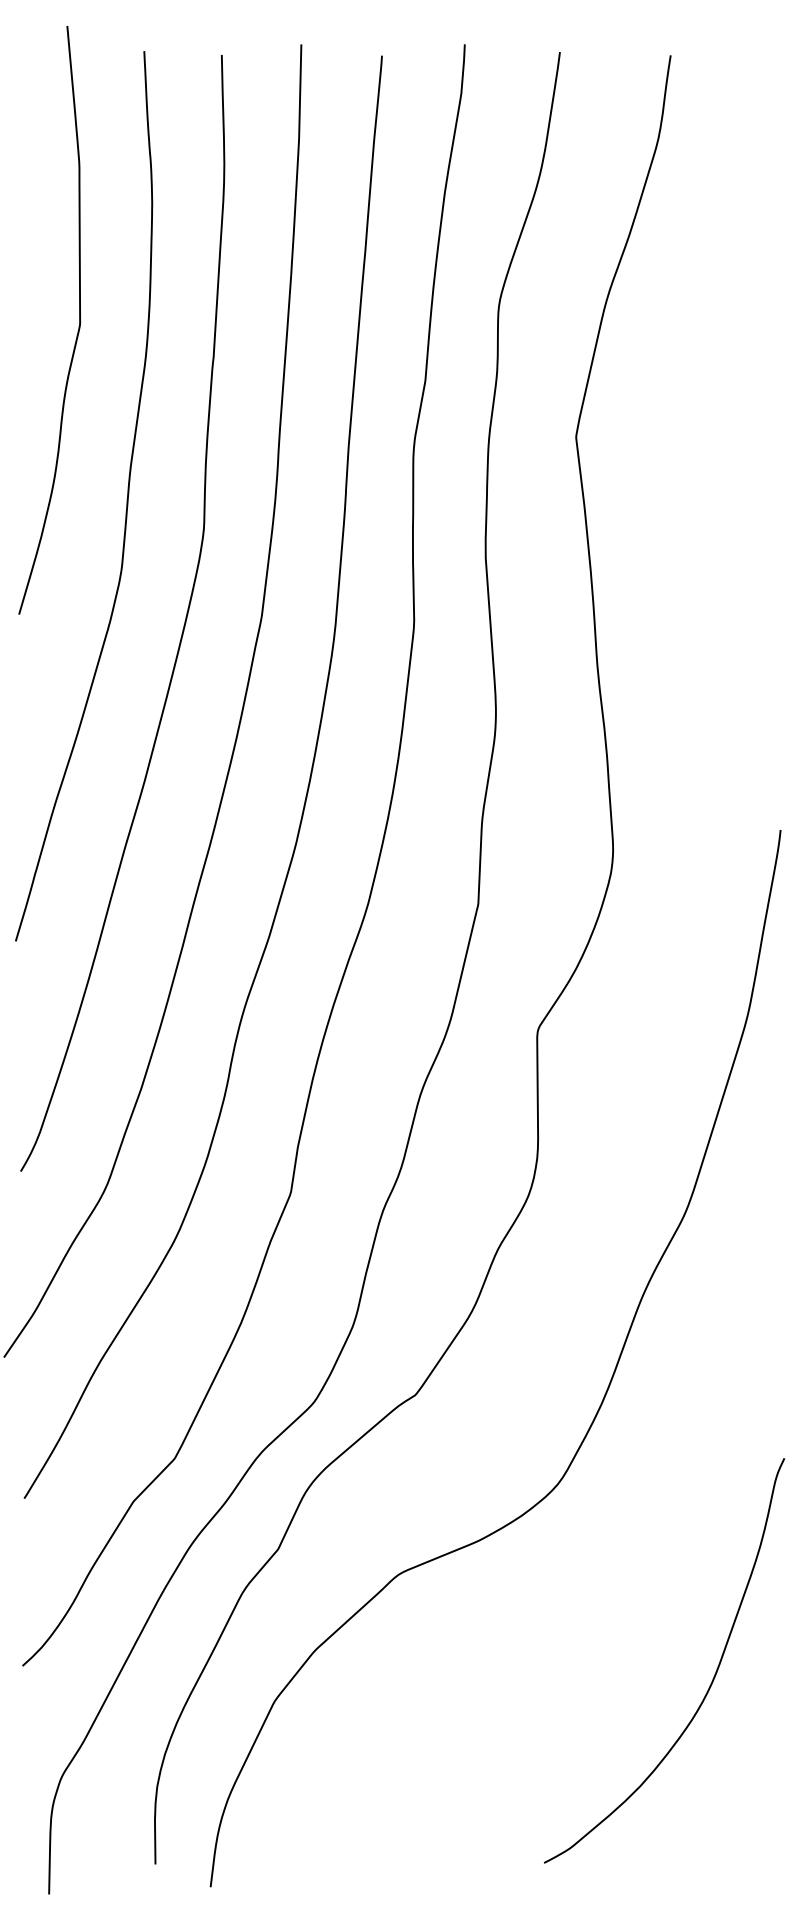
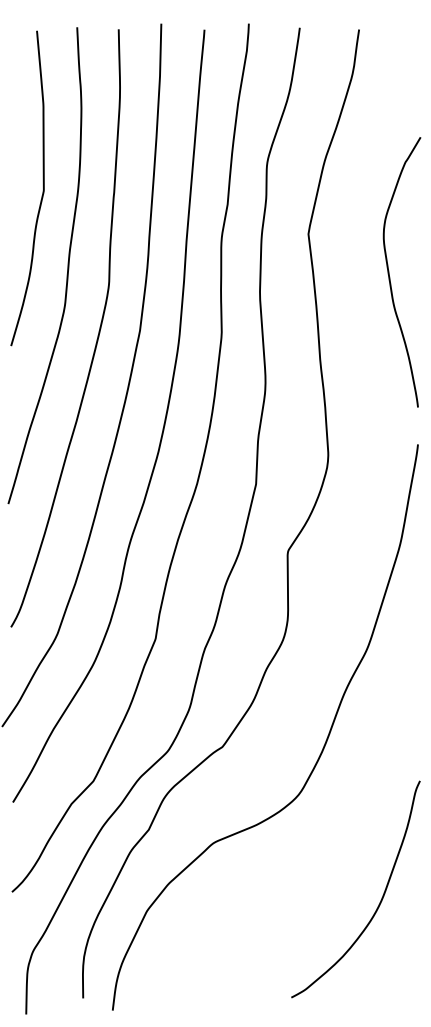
curve: (77, 324) -> (42, 190), moved
curve: (727, 509) -> (389, 272), added

